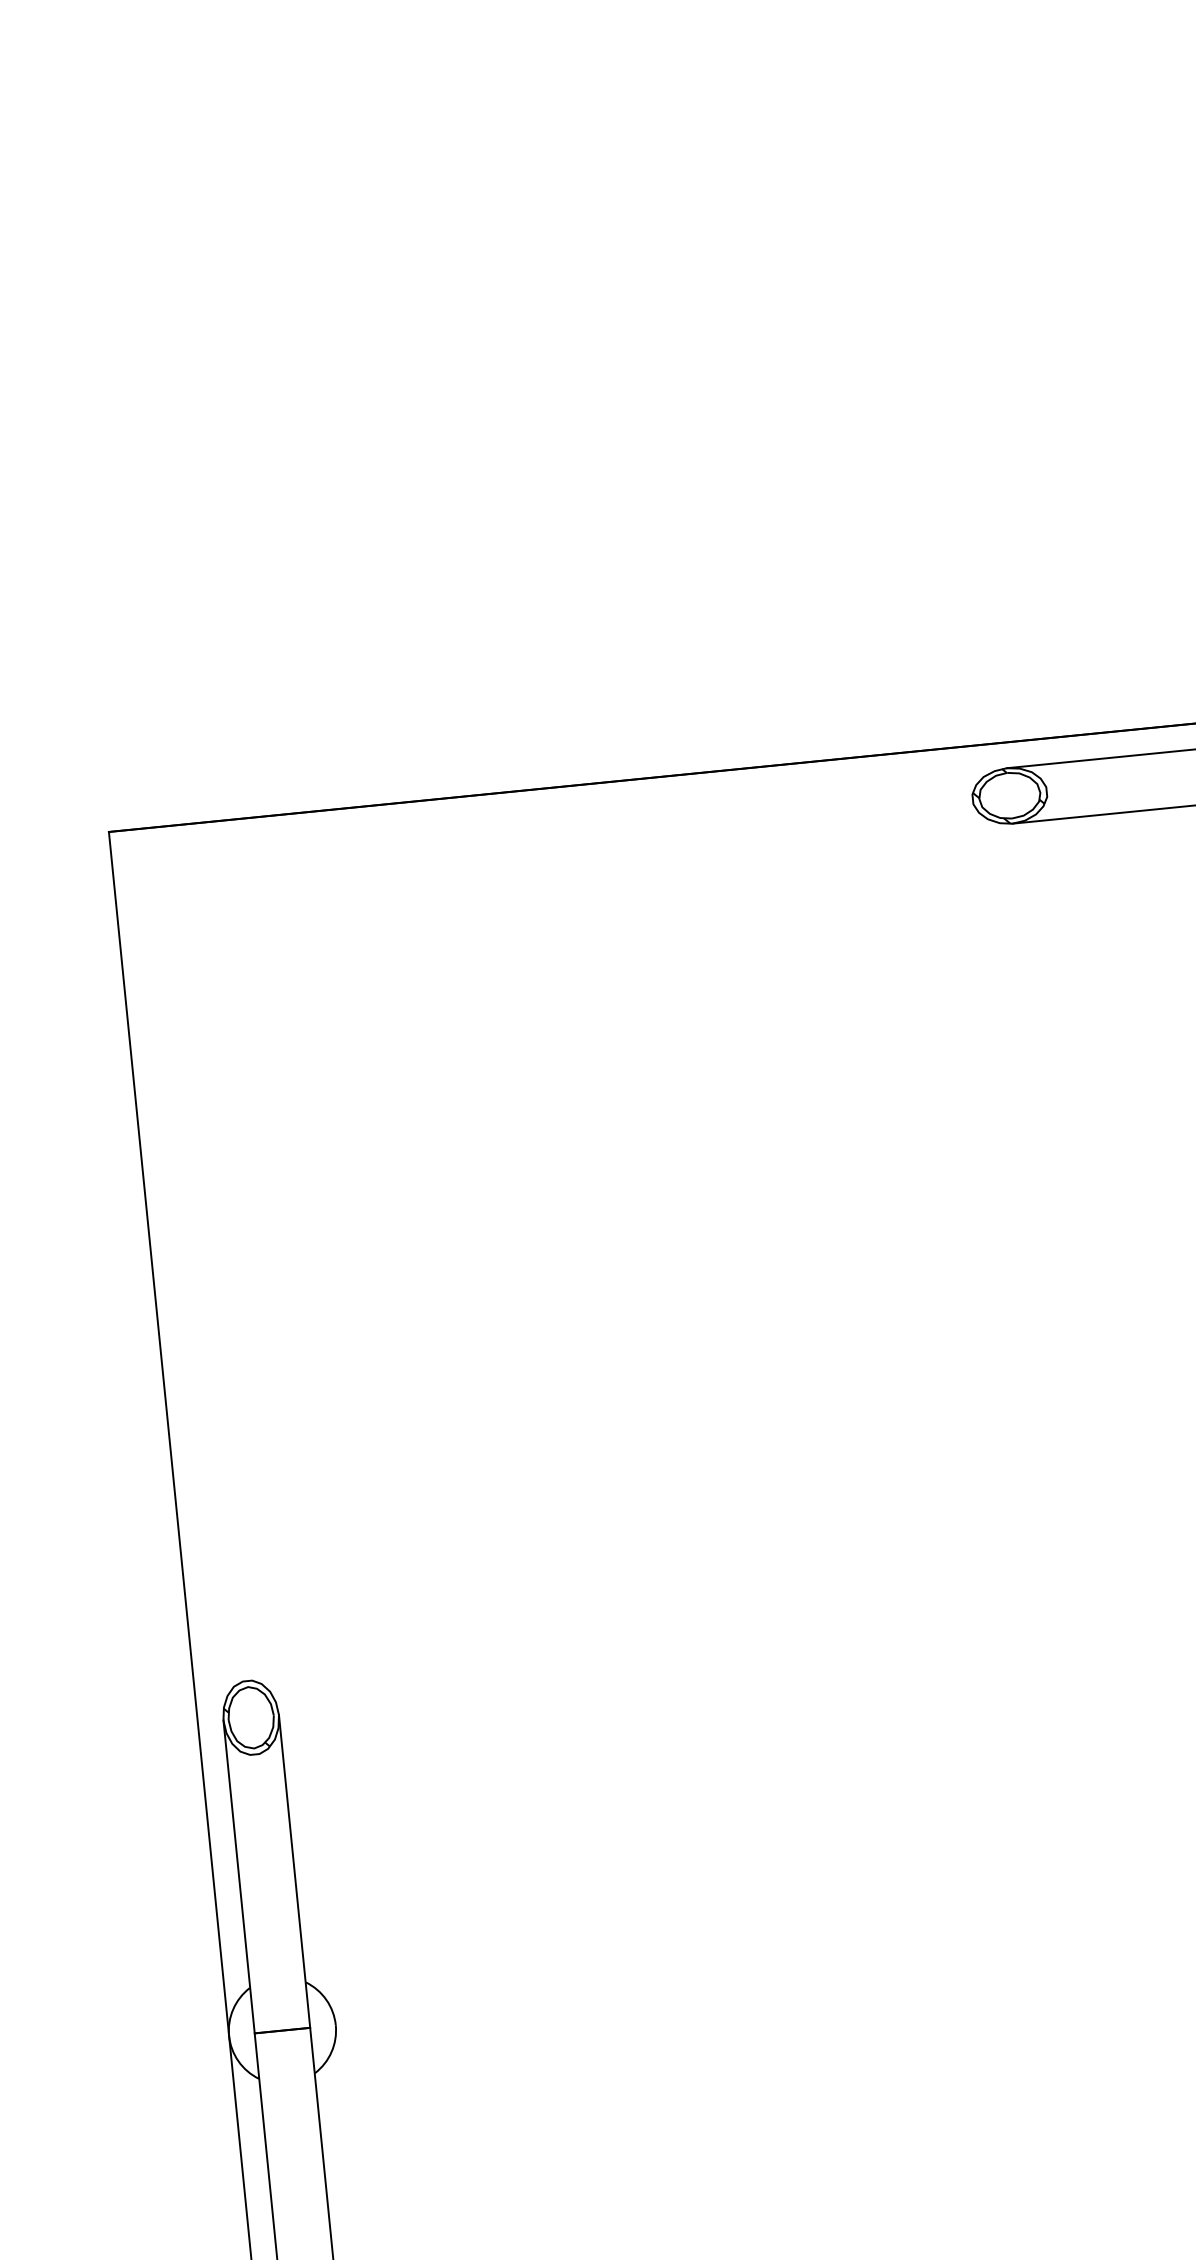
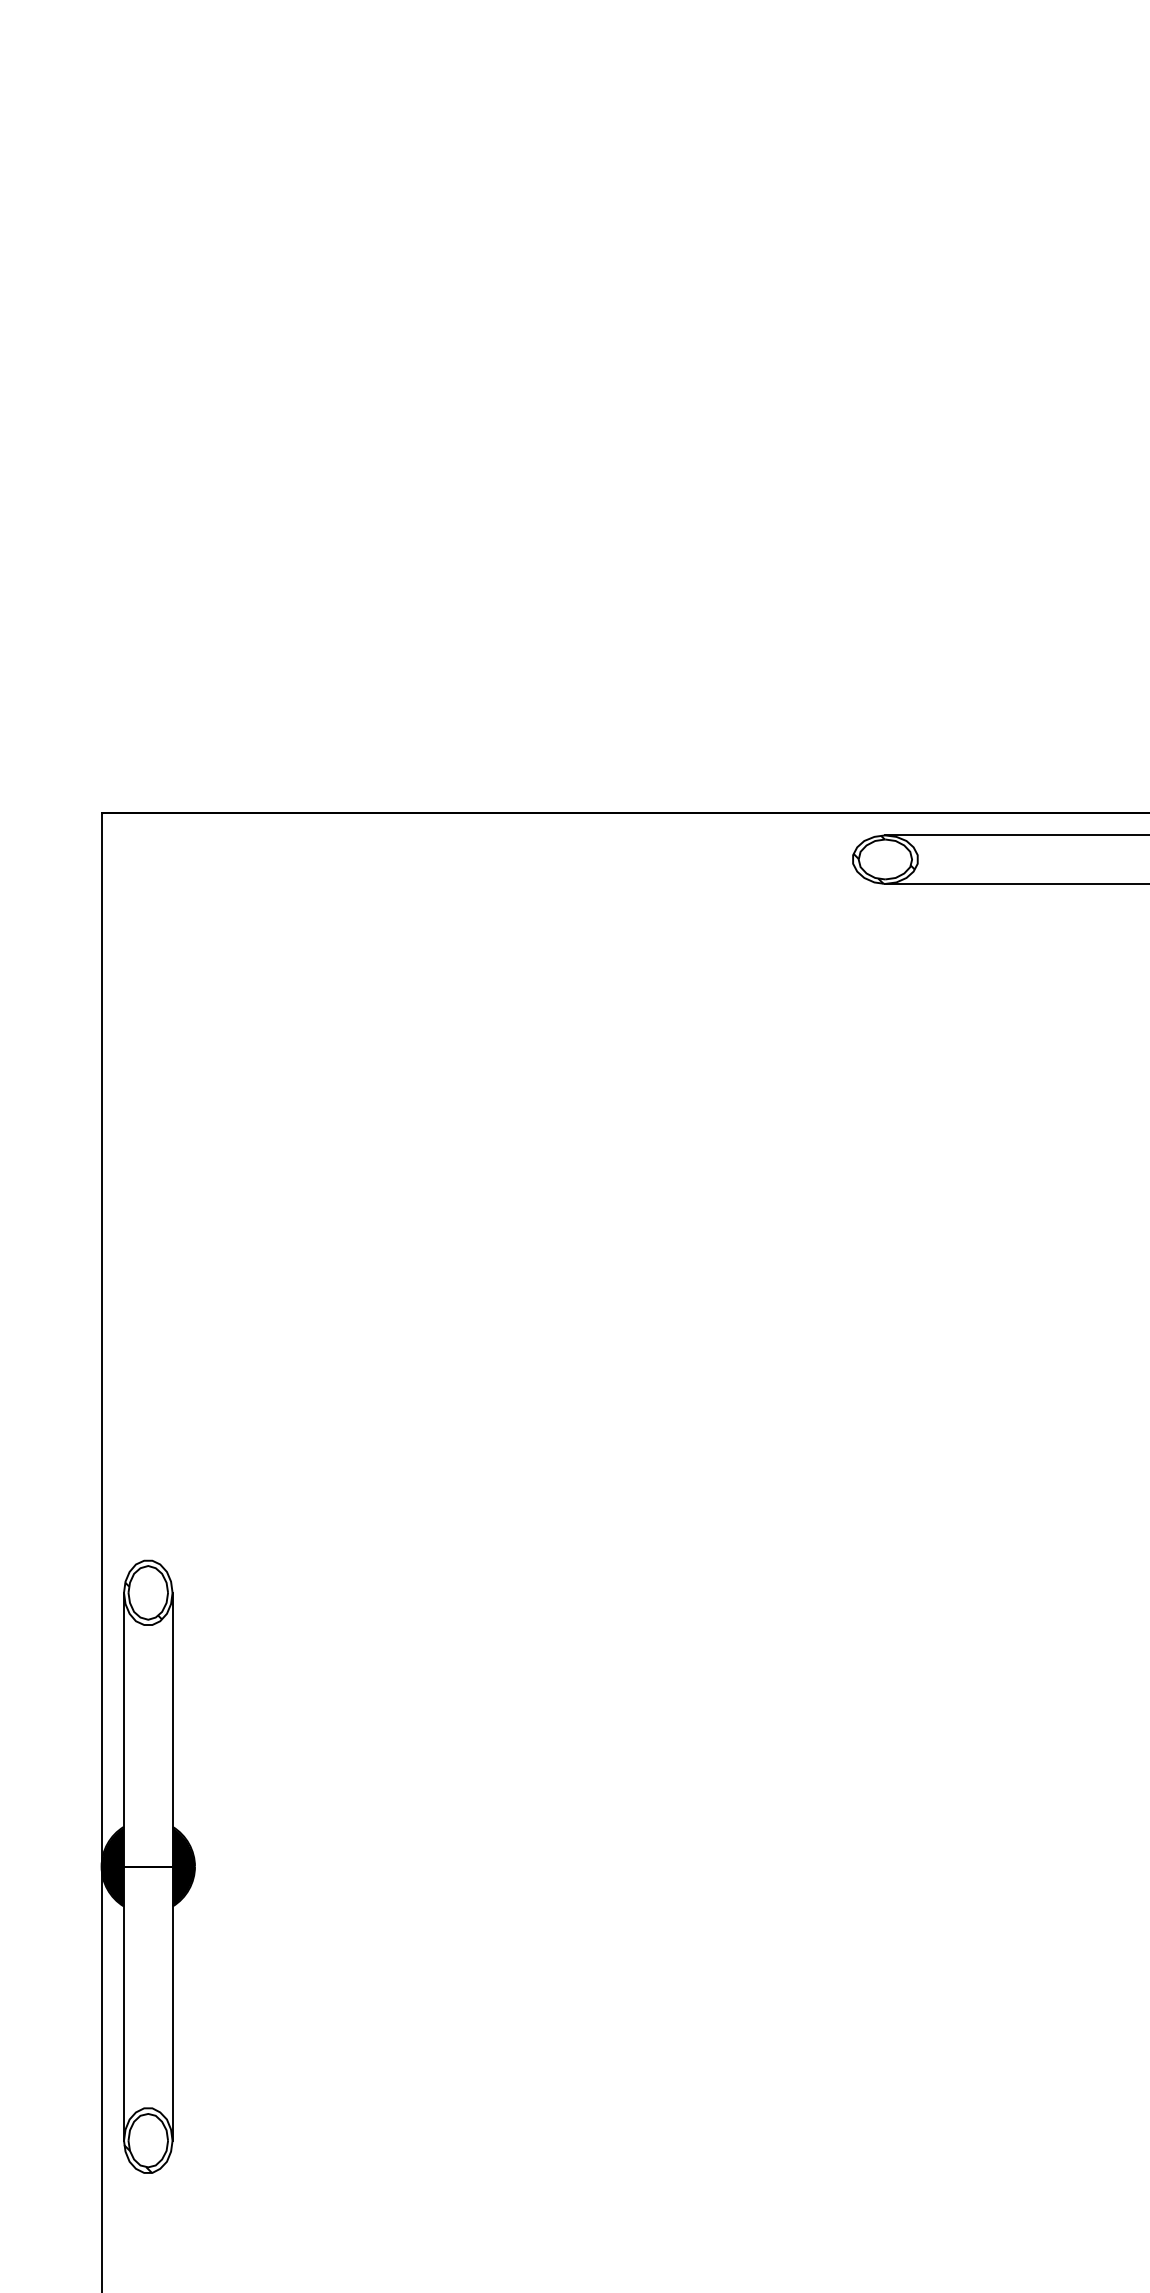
fill: (322, 2026) -> (183, 1866), added
fill: (241, 2034) -> (112, 1866), added

